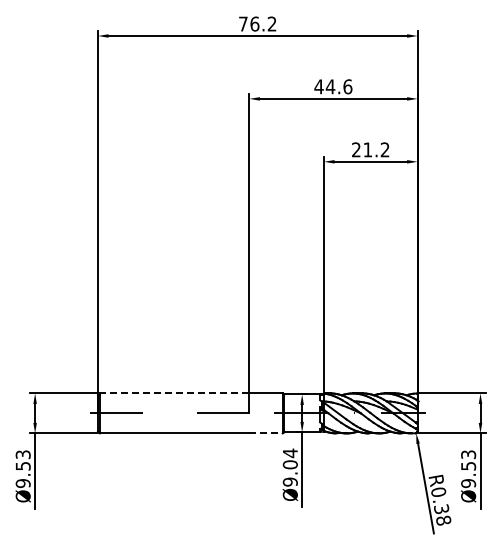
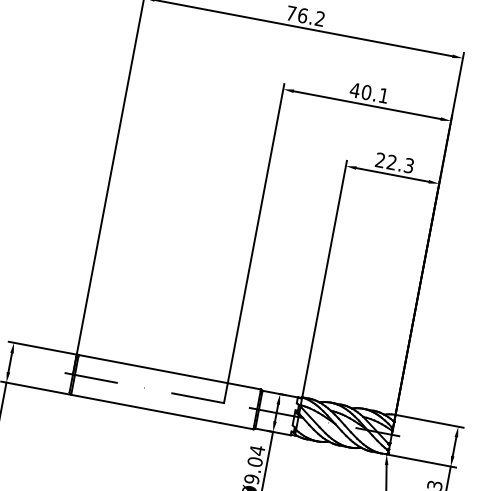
text: (338, 86) -> (374, 93), 44.6 -> 40.1
text: (376, 149) -> (400, 163), 21.2 -> 22.3
line: (174, 393) -> (153, 369), dashed -> solid
line: (266, 433) -> (237, 426), dashed -> solid

